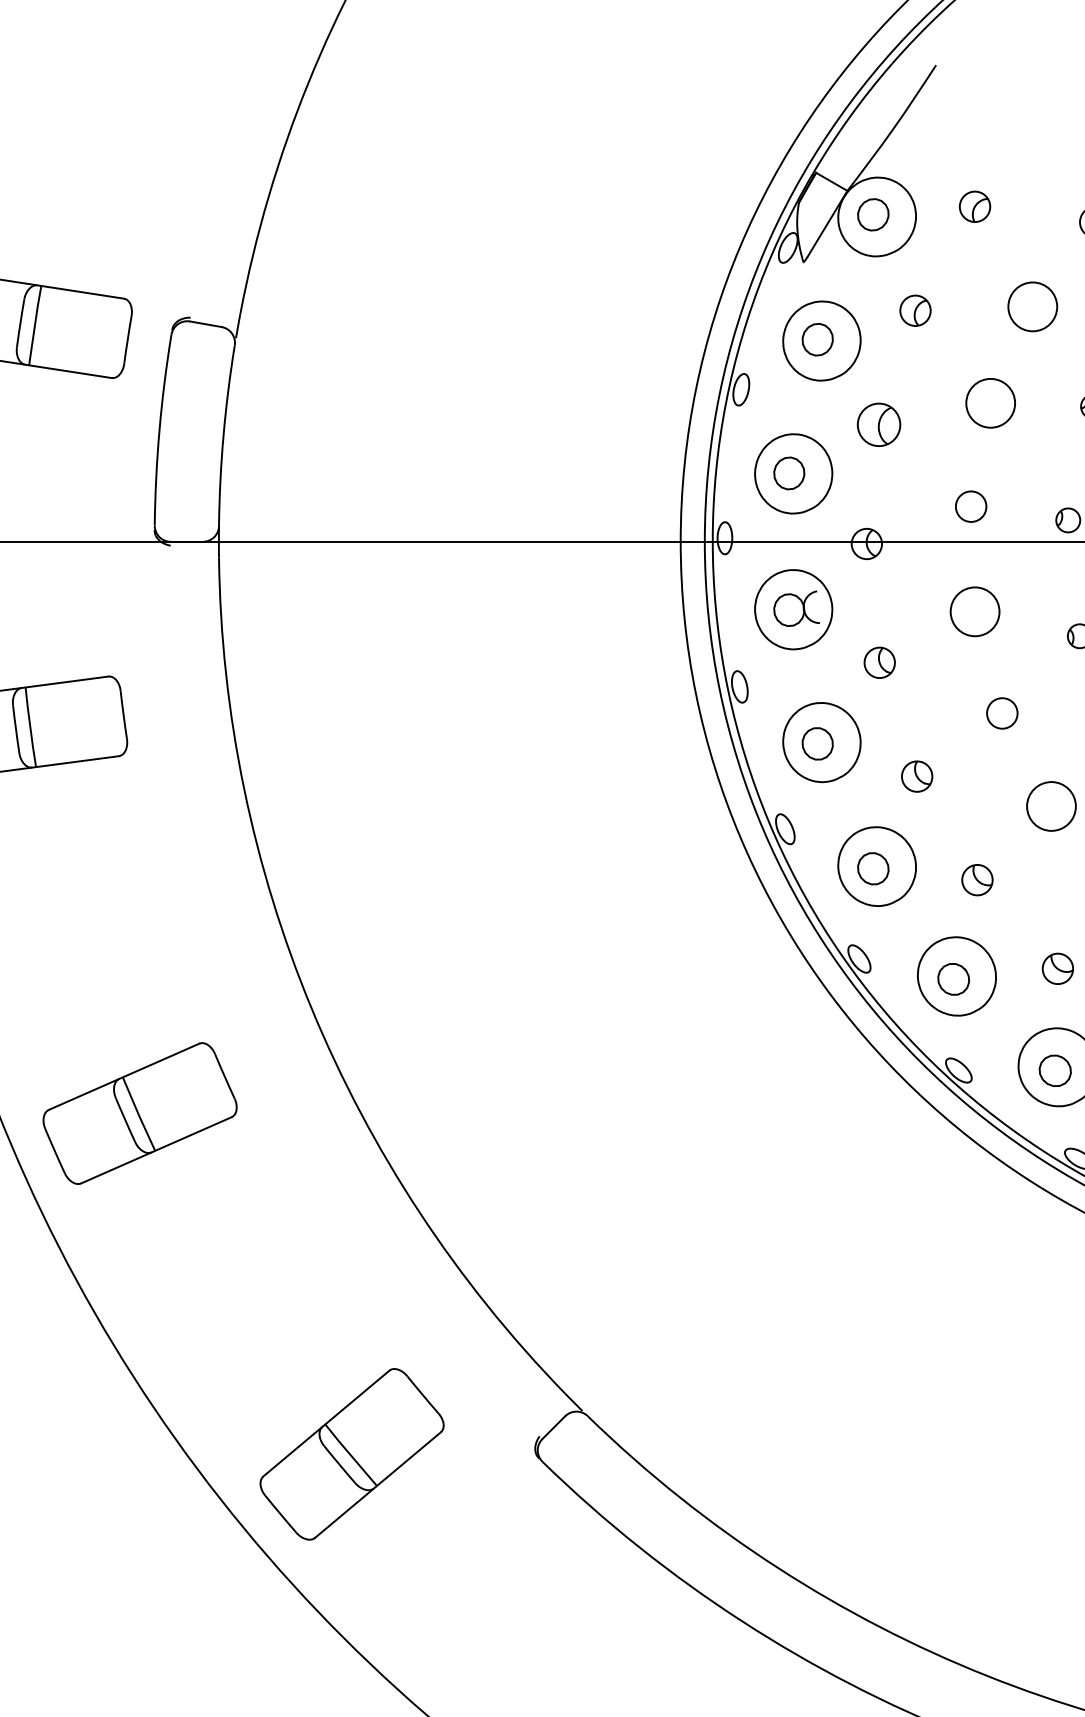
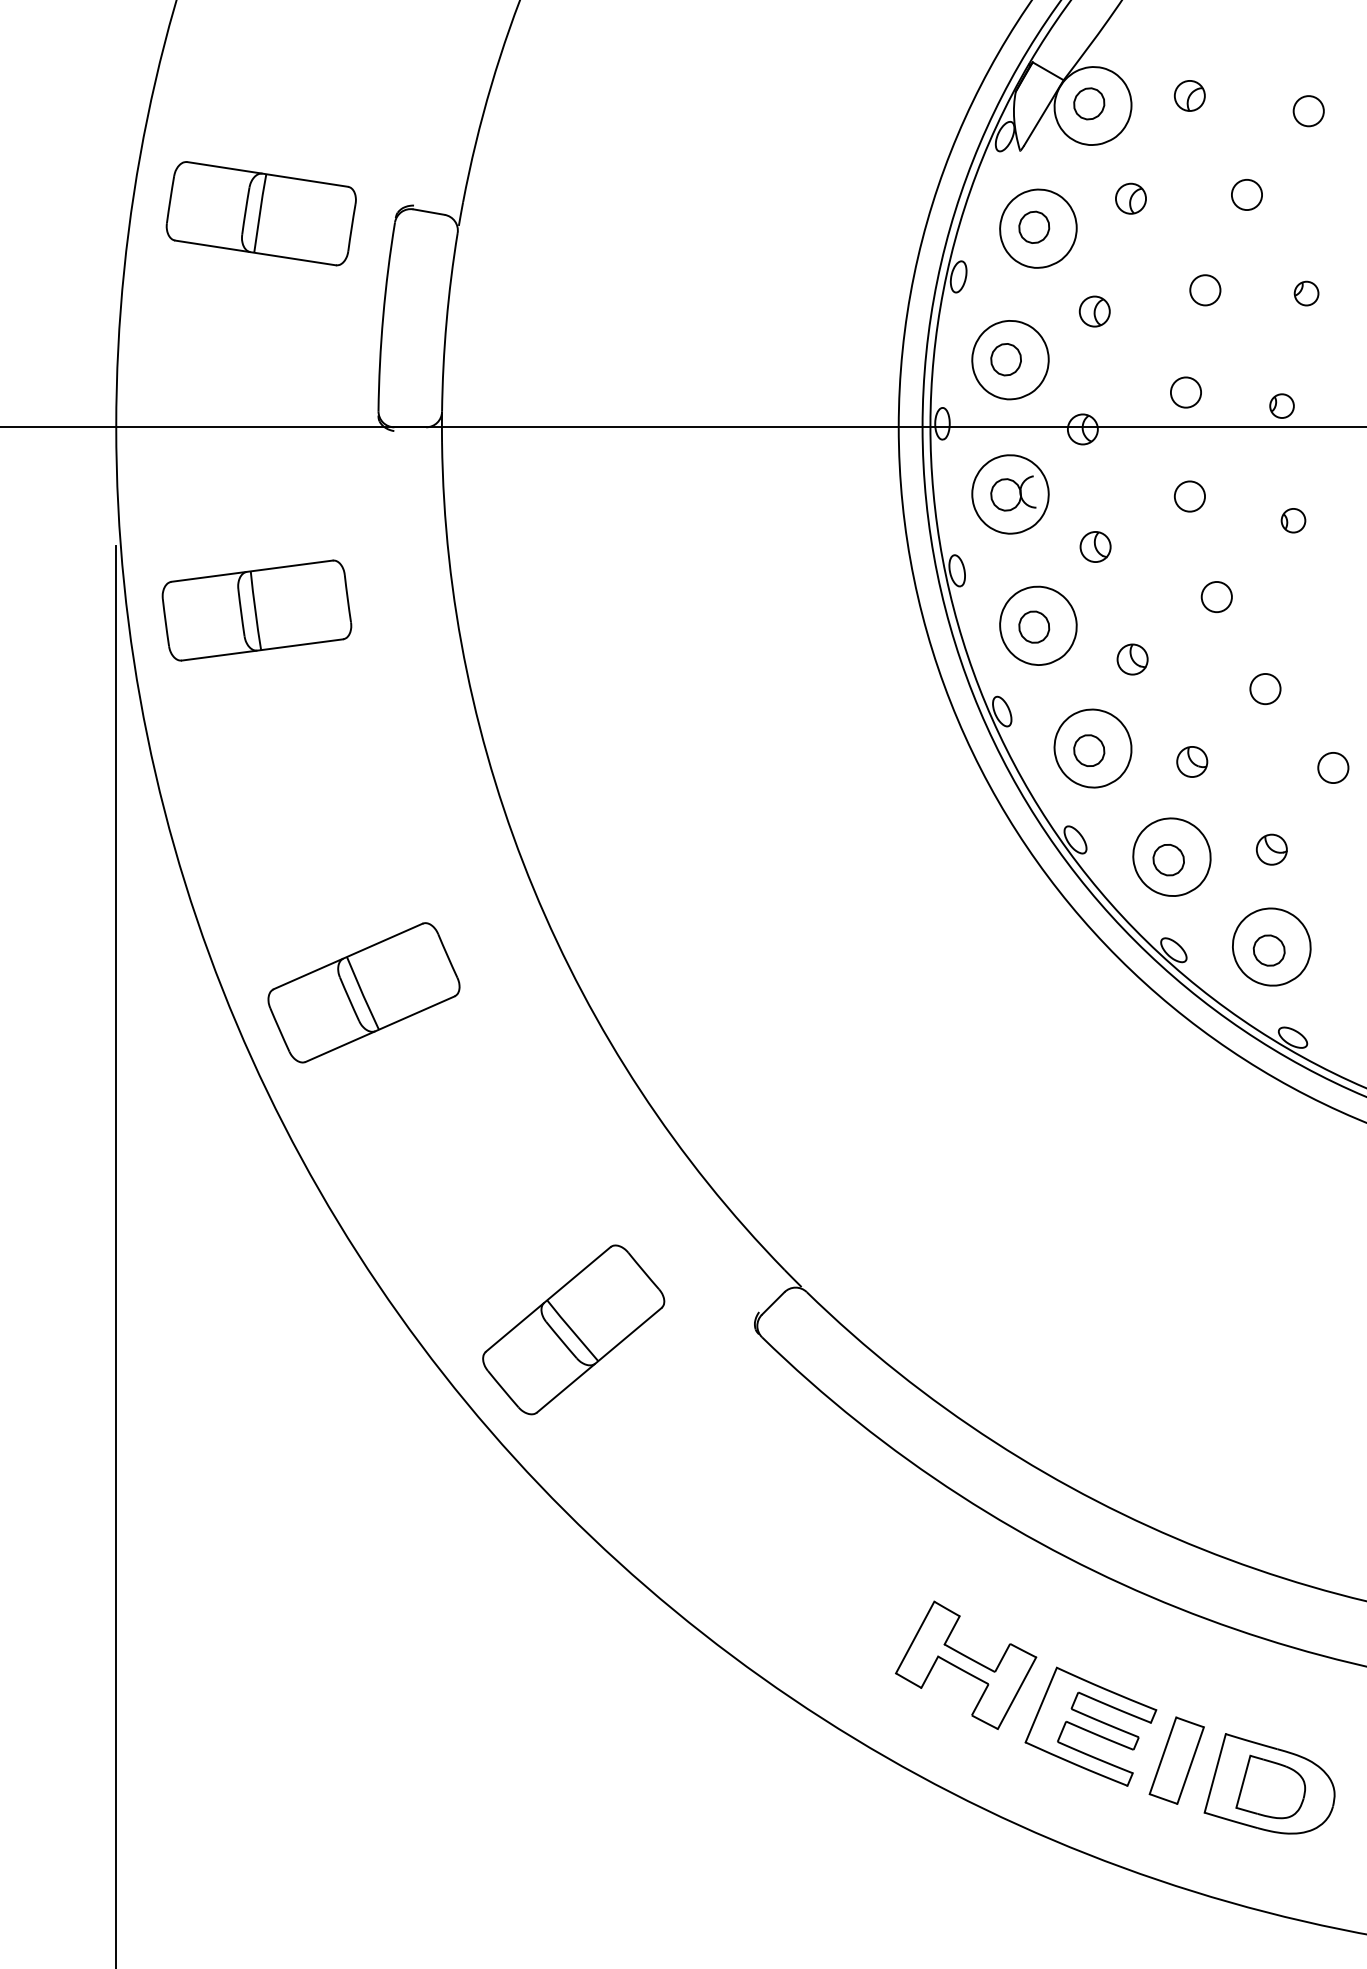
circle: (1032, 306) -> (1246, 194), size x0.62
circle: (990, 403) -> (1205, 290), size x0.62
part: (878, 424) -> (1094, 311), size x0.71
circle: (974, 611) -> (1189, 496), size x0.62
circle: (1051, 806) -> (1265, 689), size x0.62

